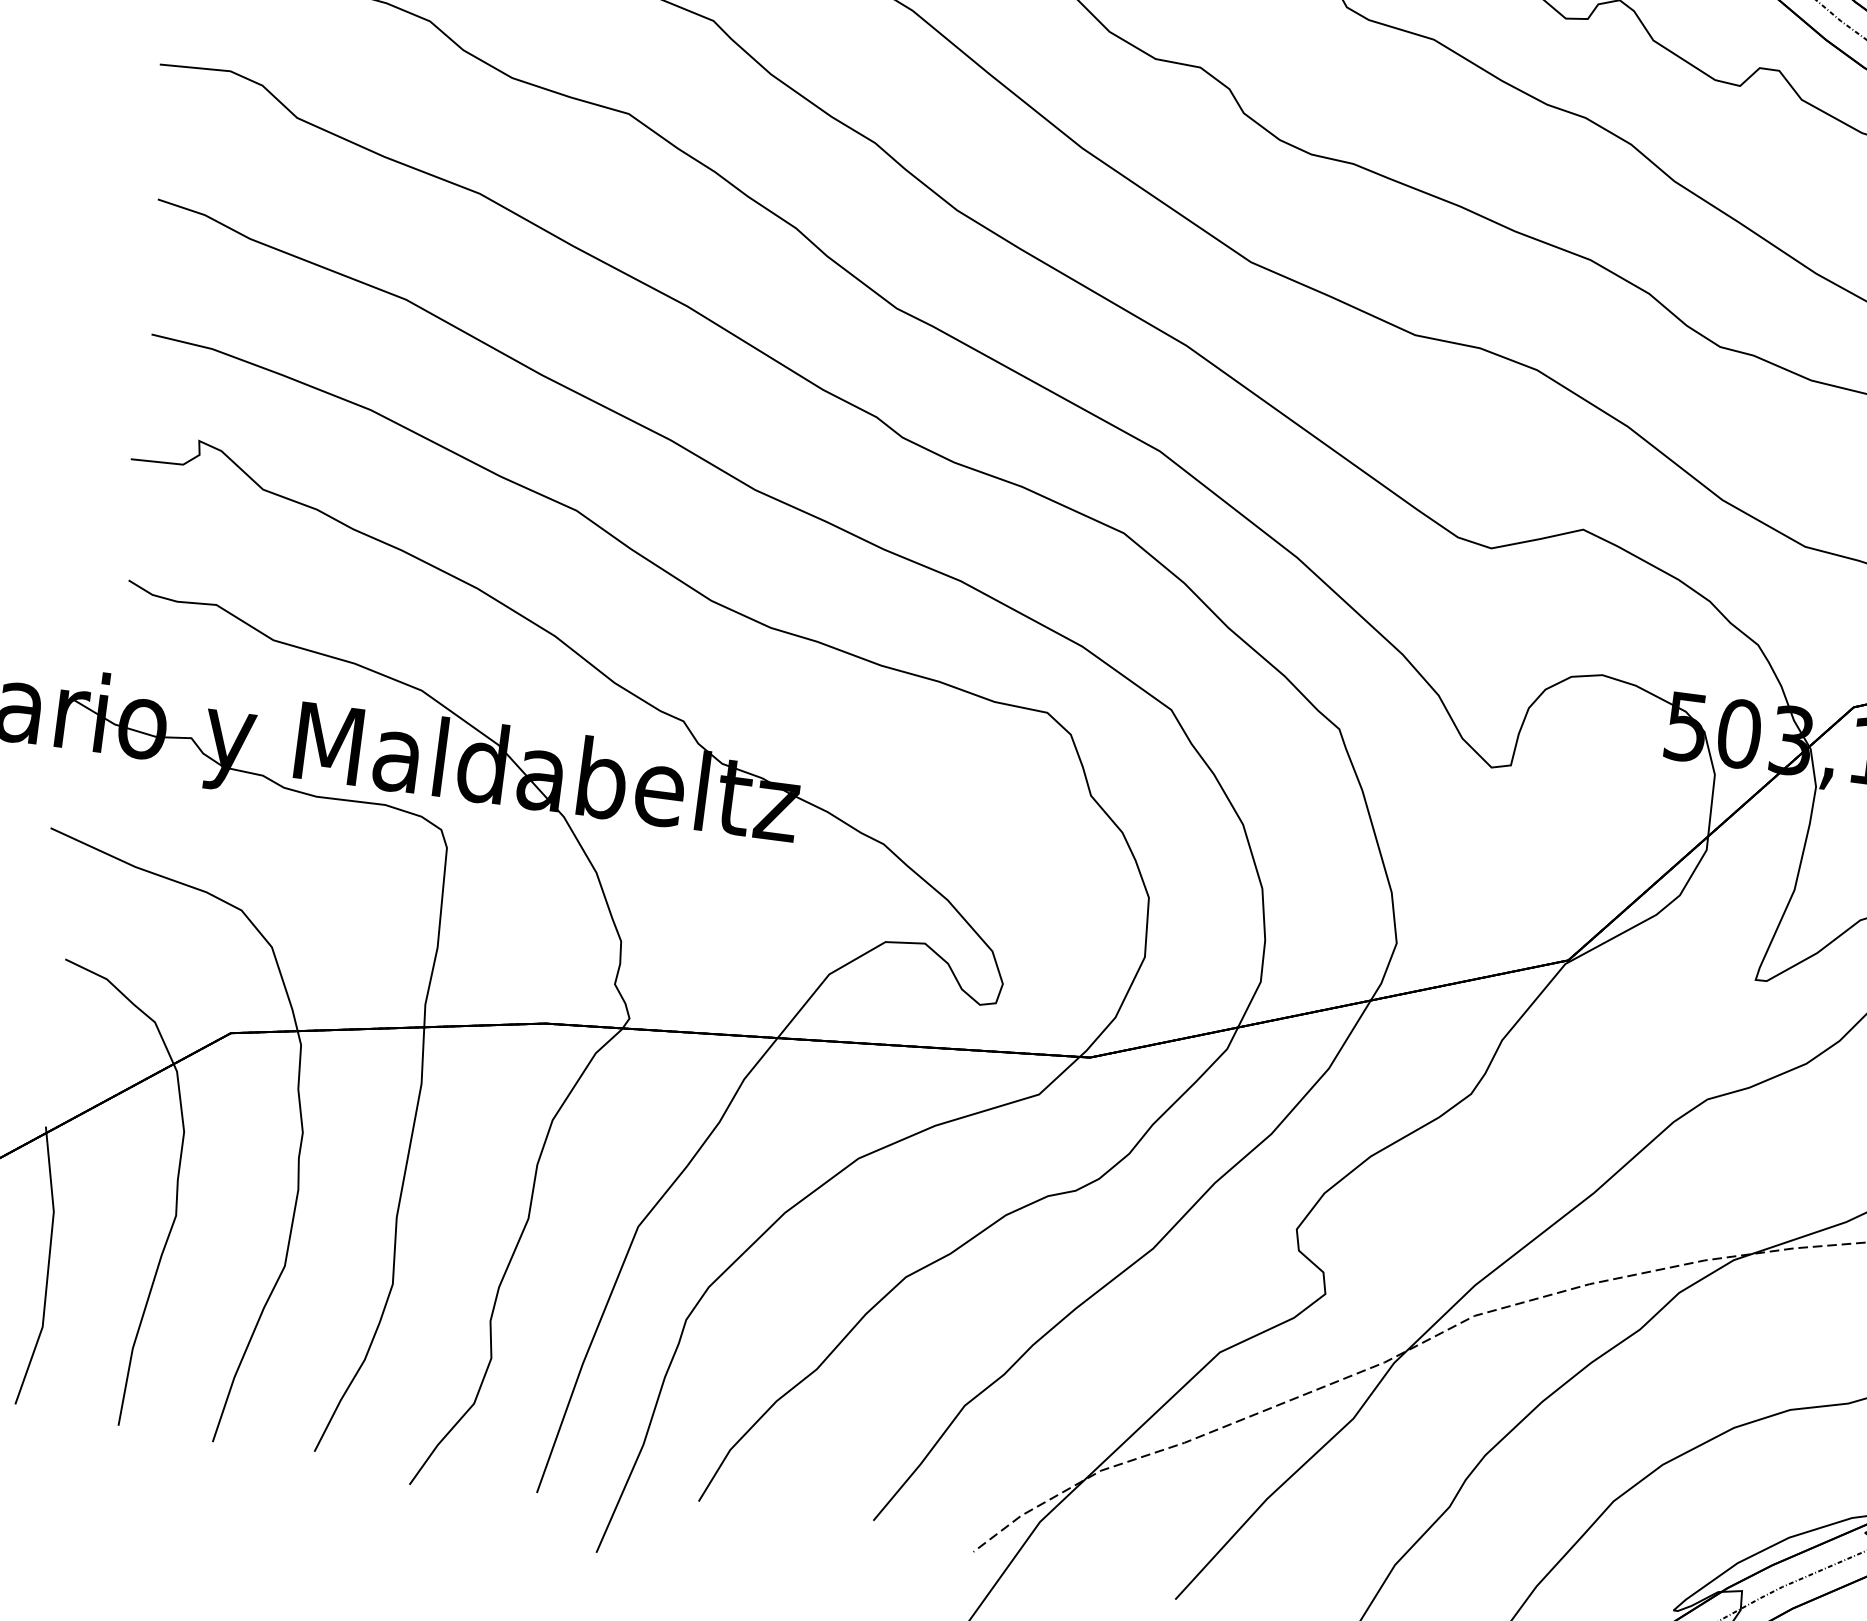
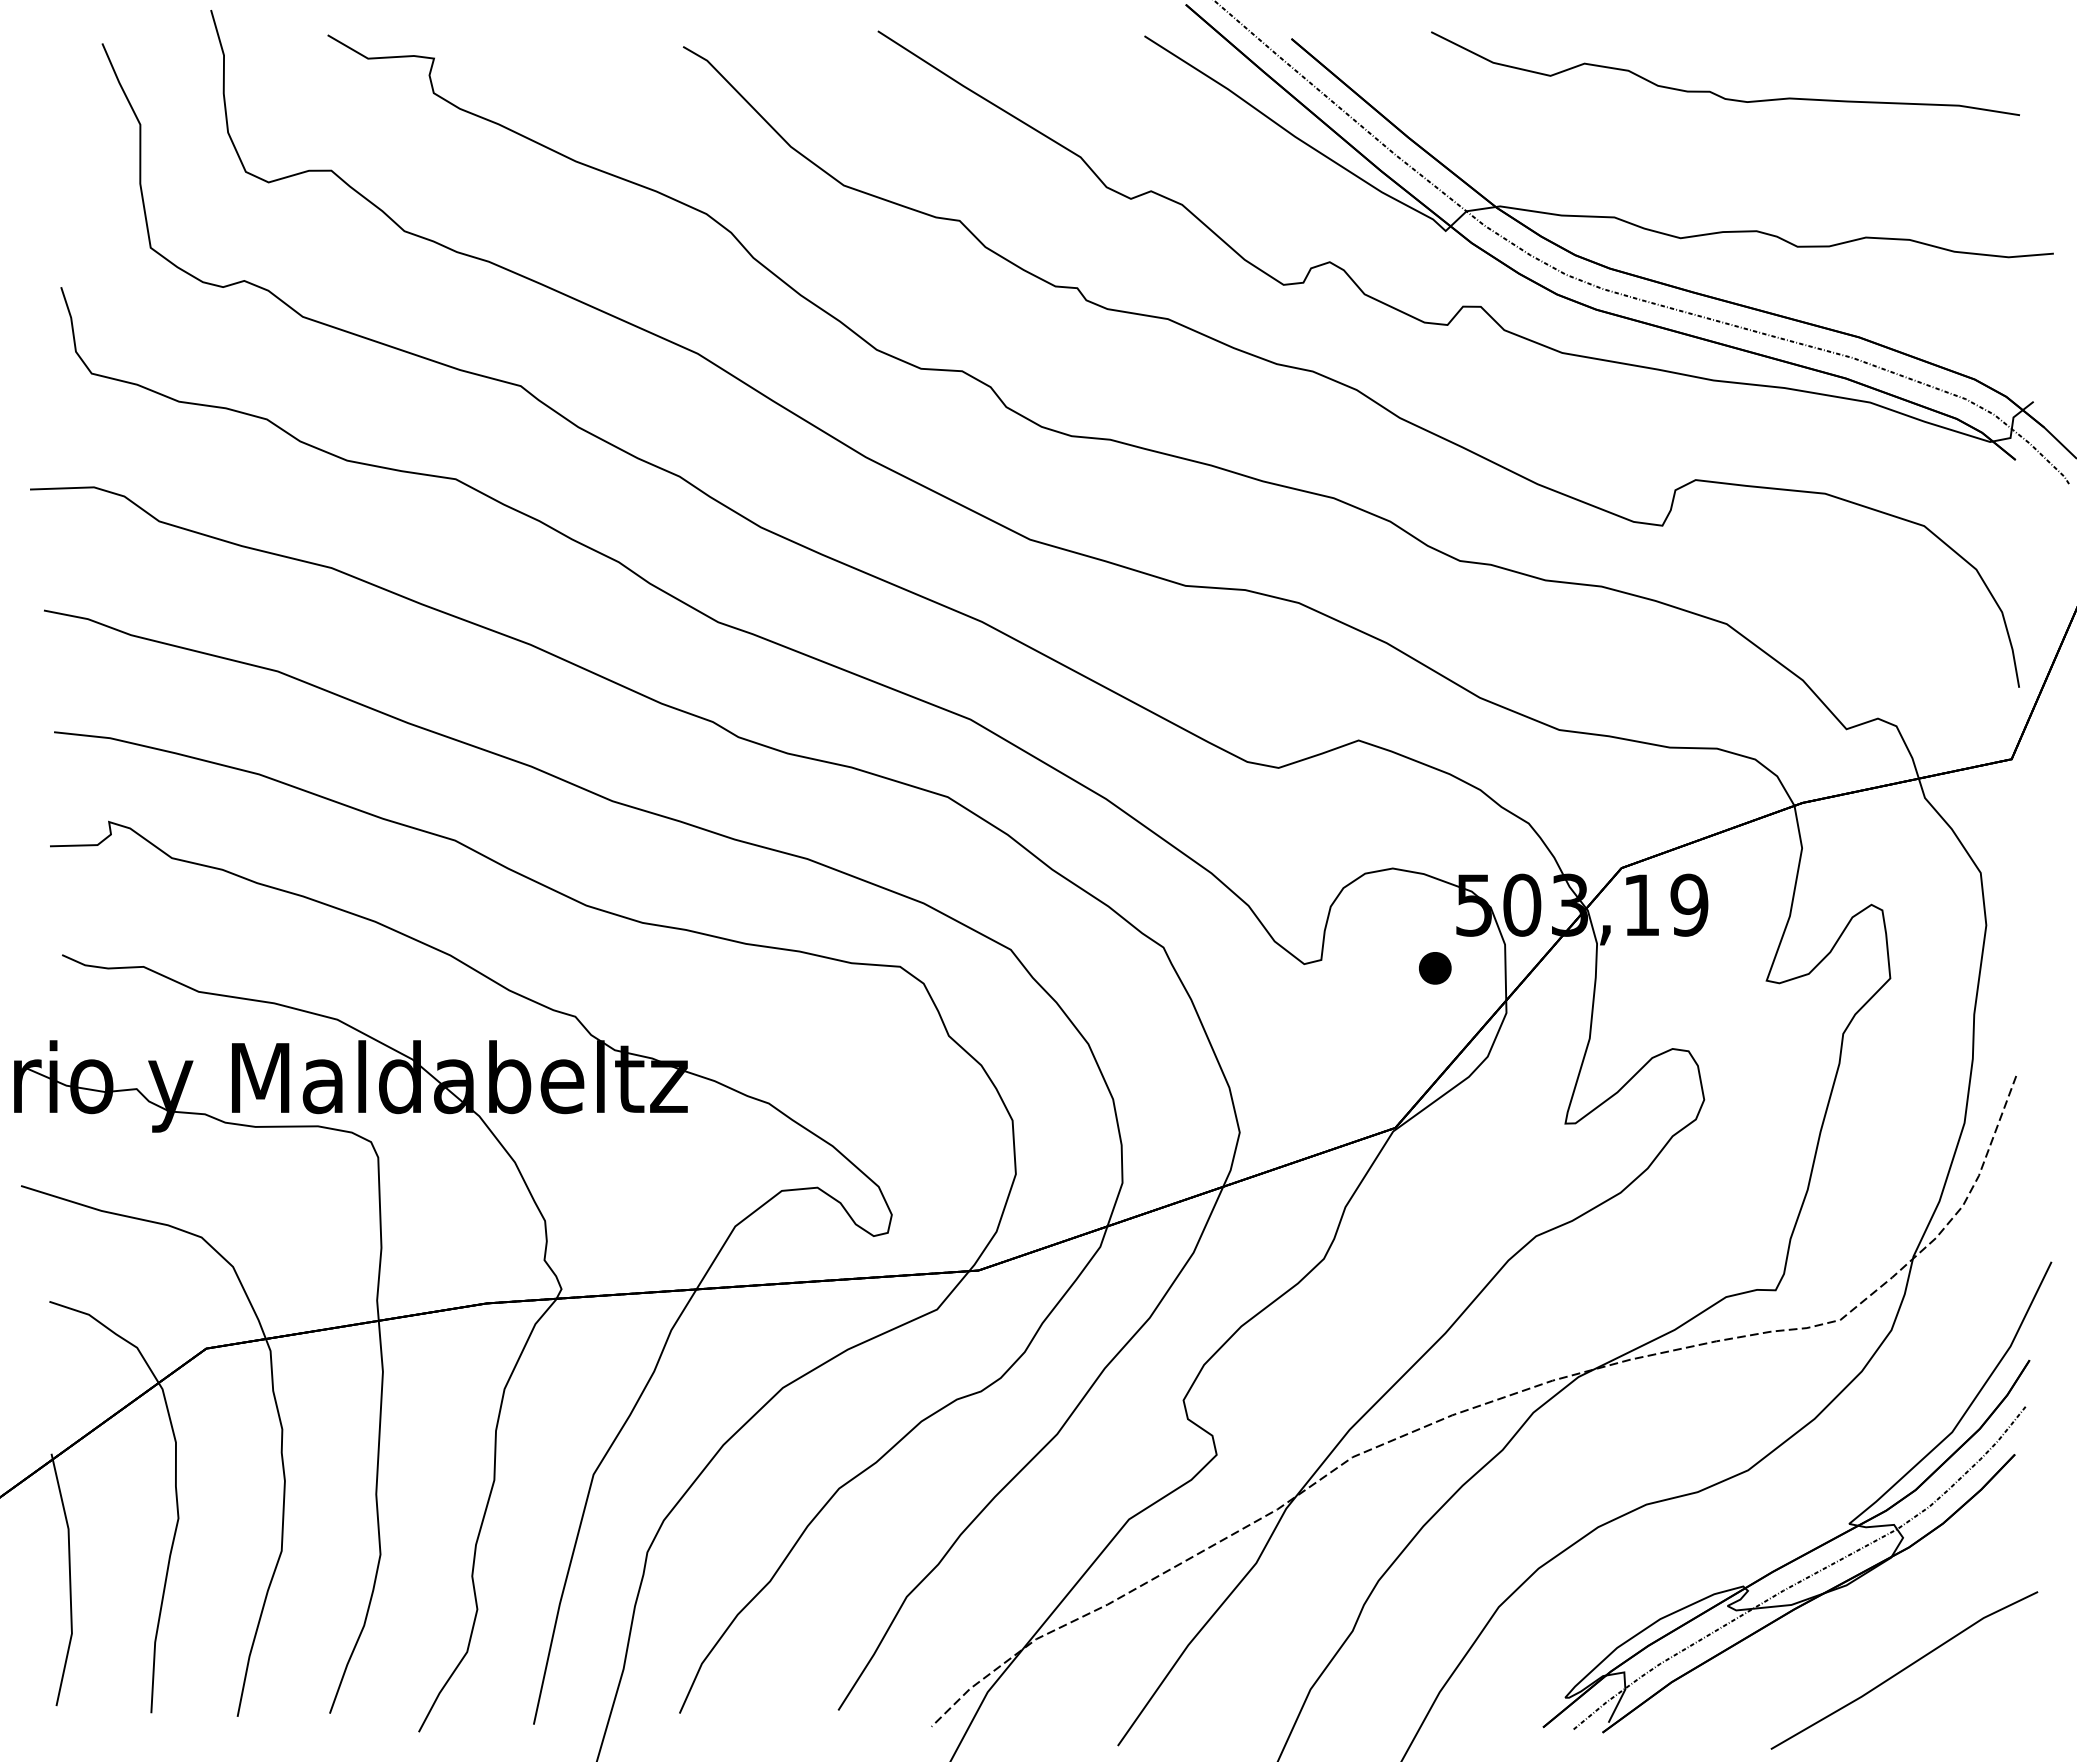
part: (1635, 791) -> (1435, 968), added

